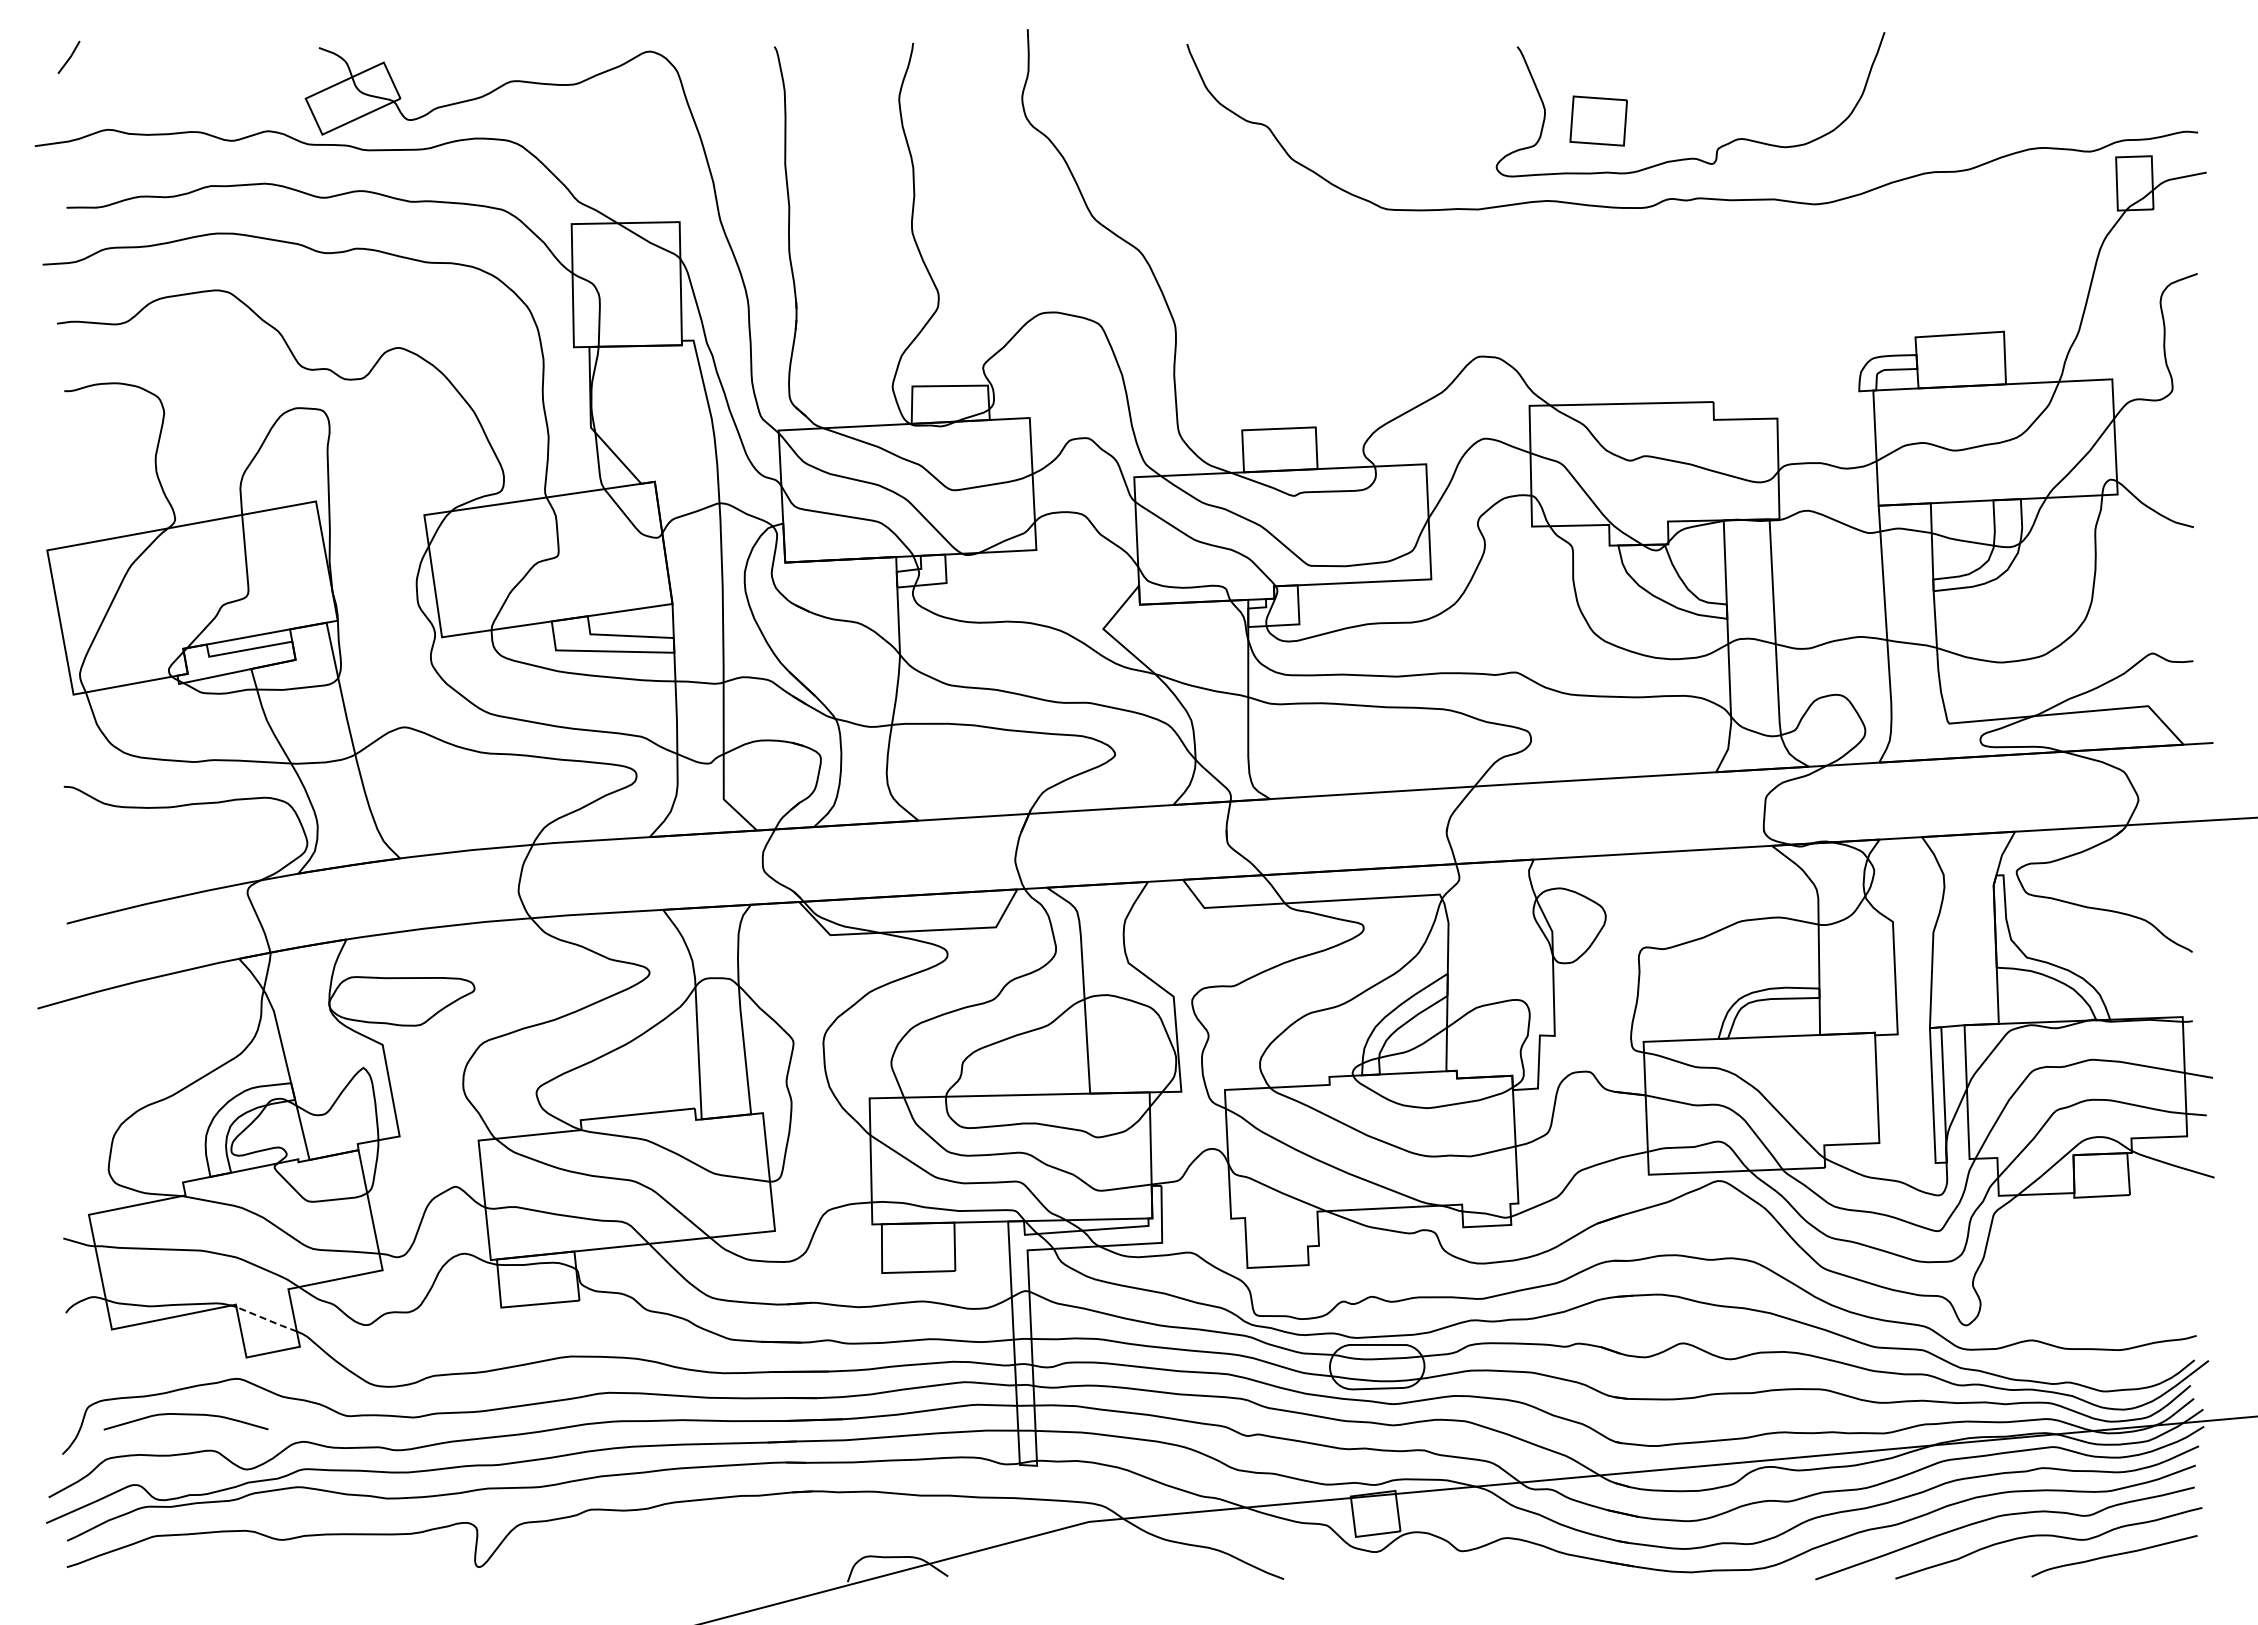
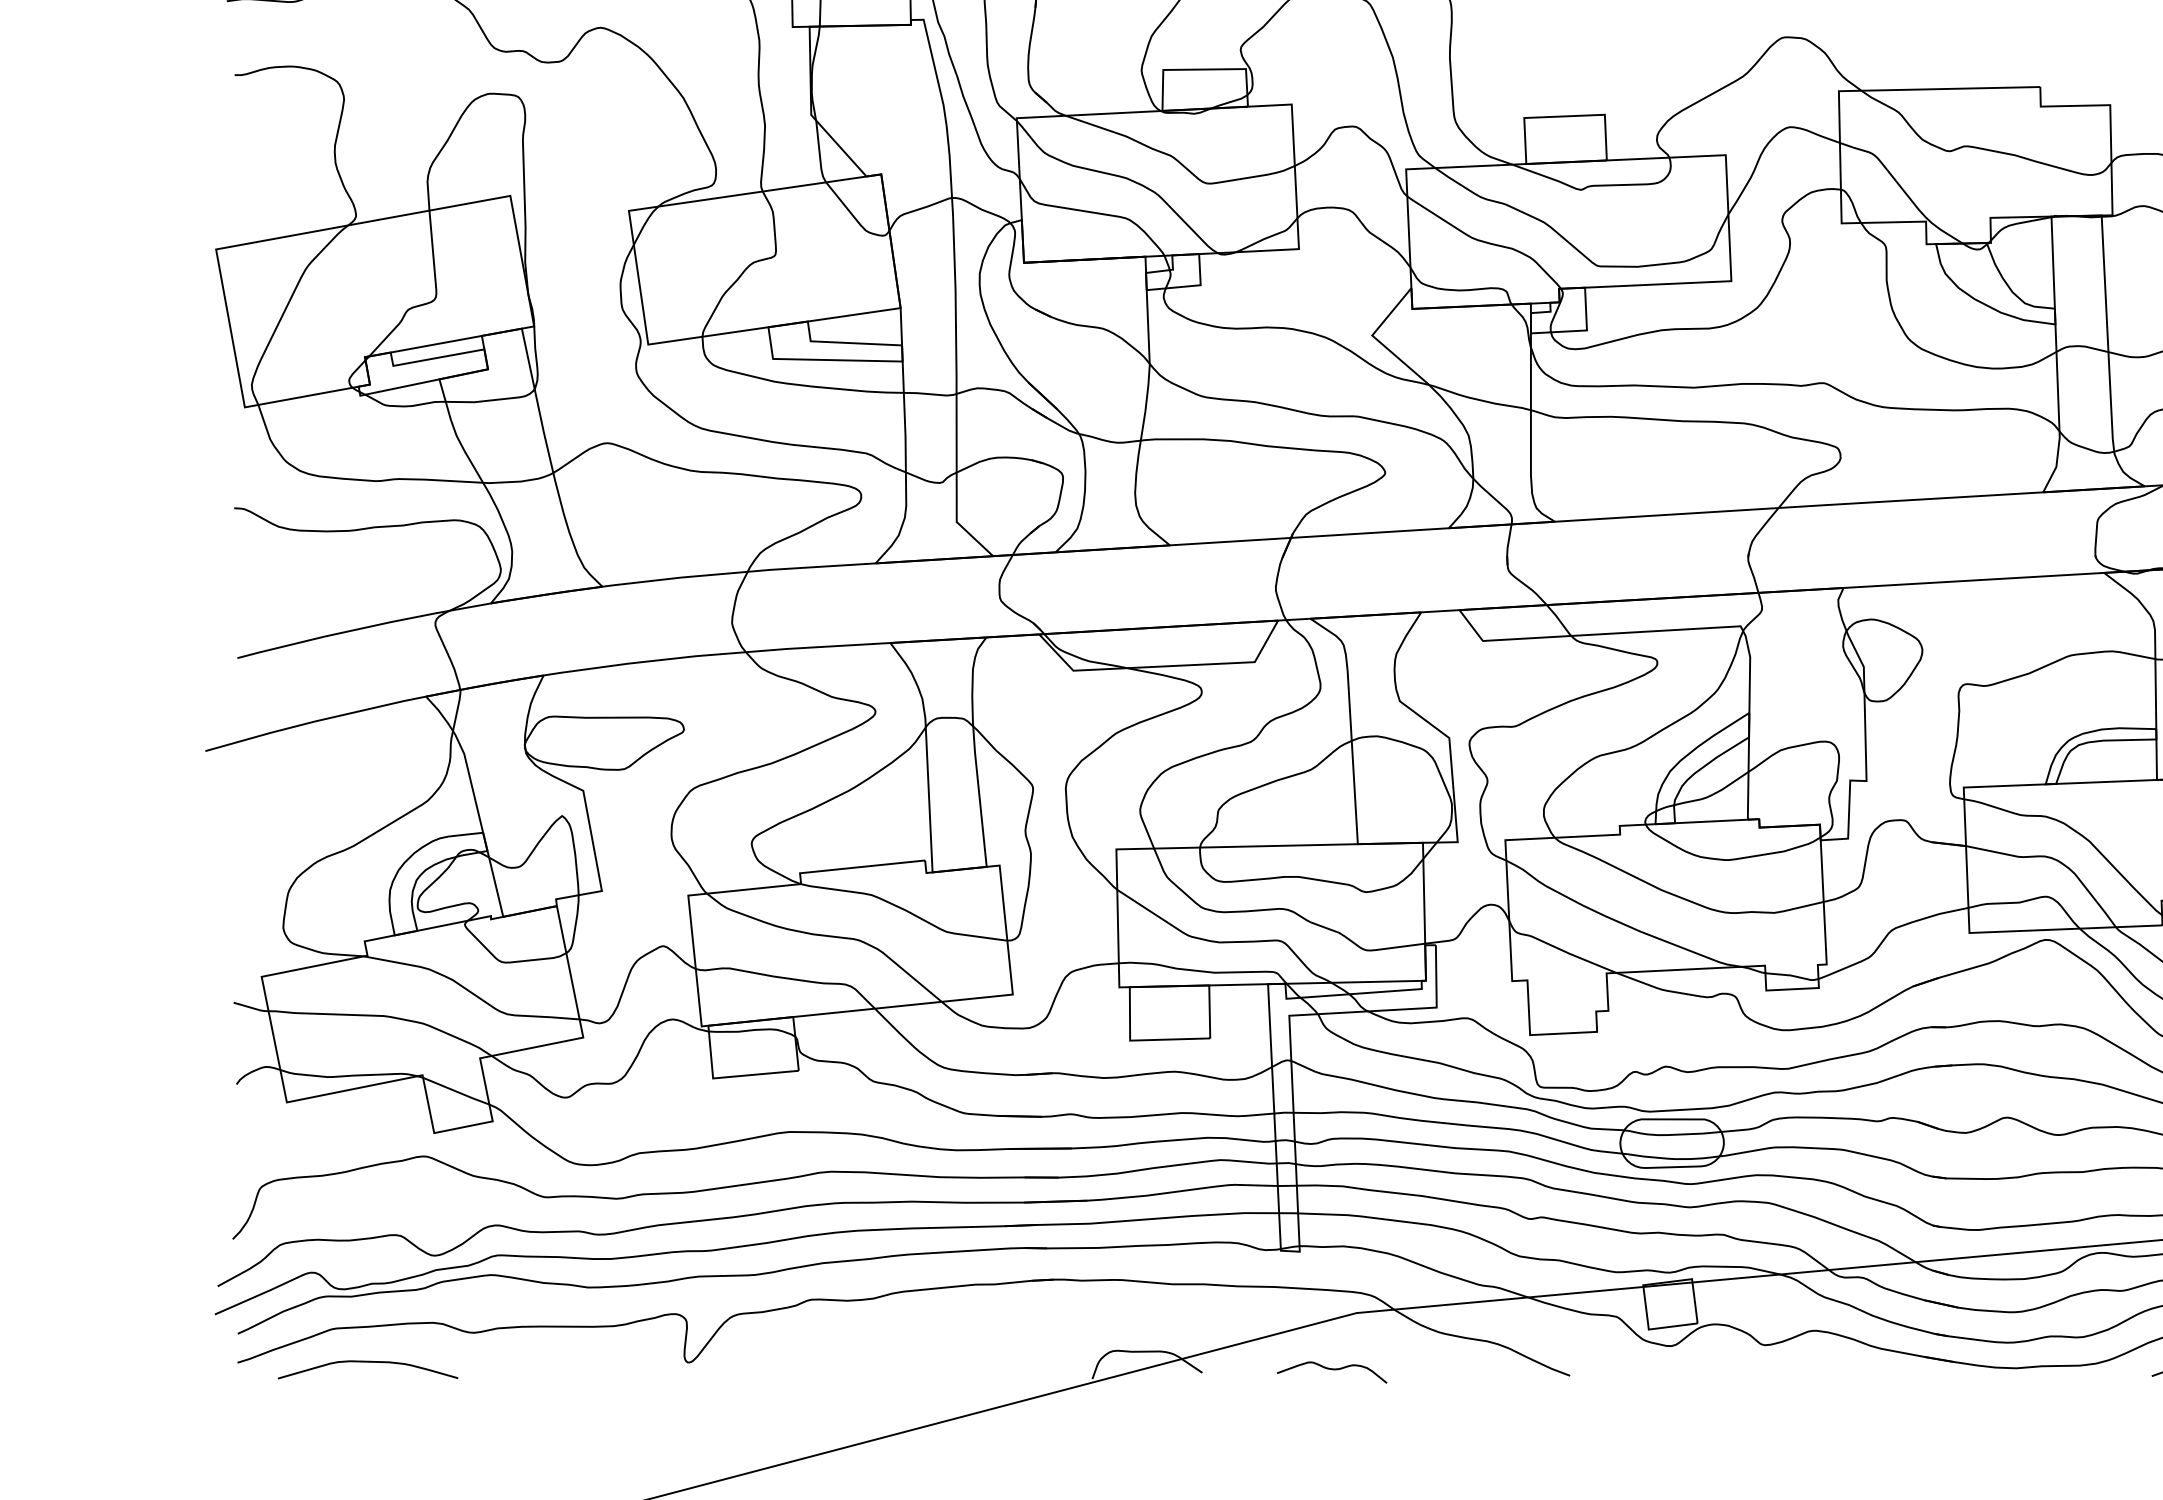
line: (266, 1319) -> (456, 1091), dashed -> solid
curve: (185, 1415) -> (367, 1362), moved
curve: (1066, 1574) -> (1331, 1370), added

